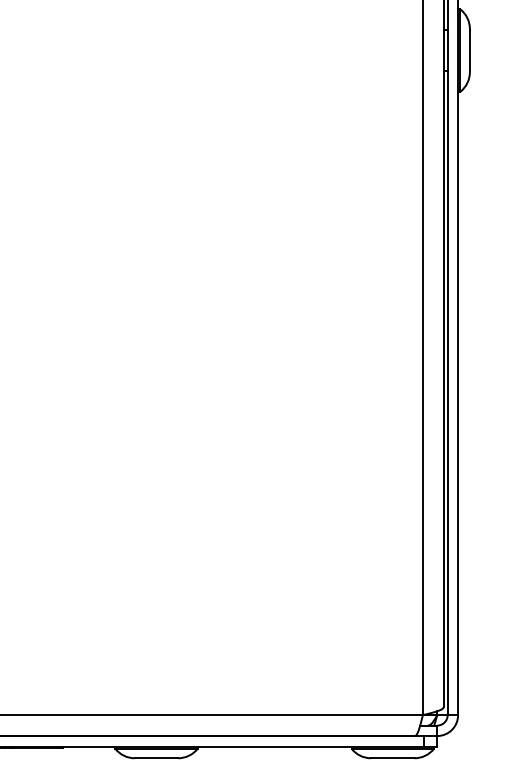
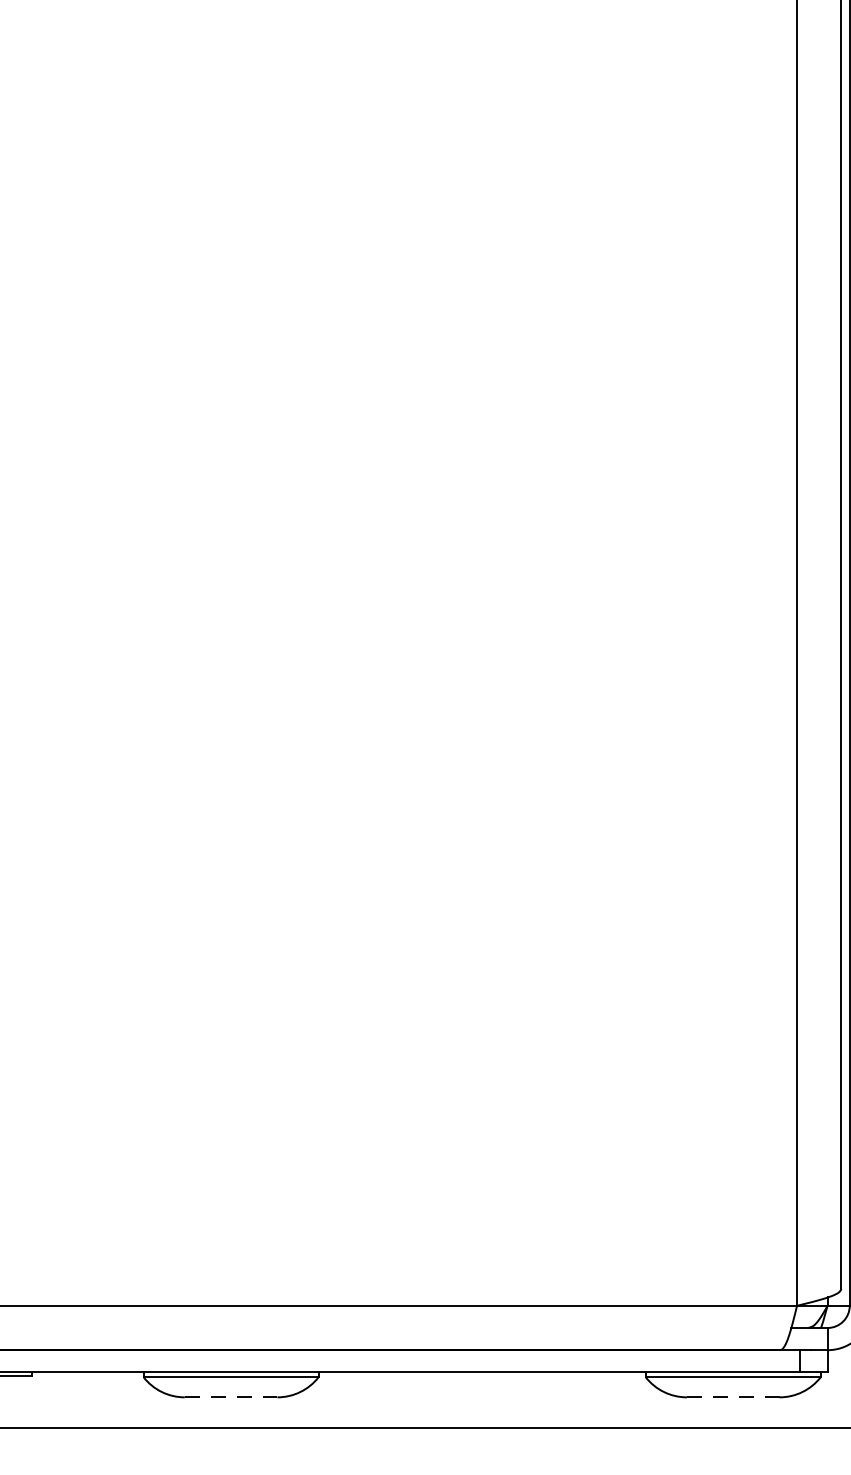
line: (156, 758) -> (231, 1397), solid -> dashed
line: (392, 758) -> (732, 1397), solid -> dashed

